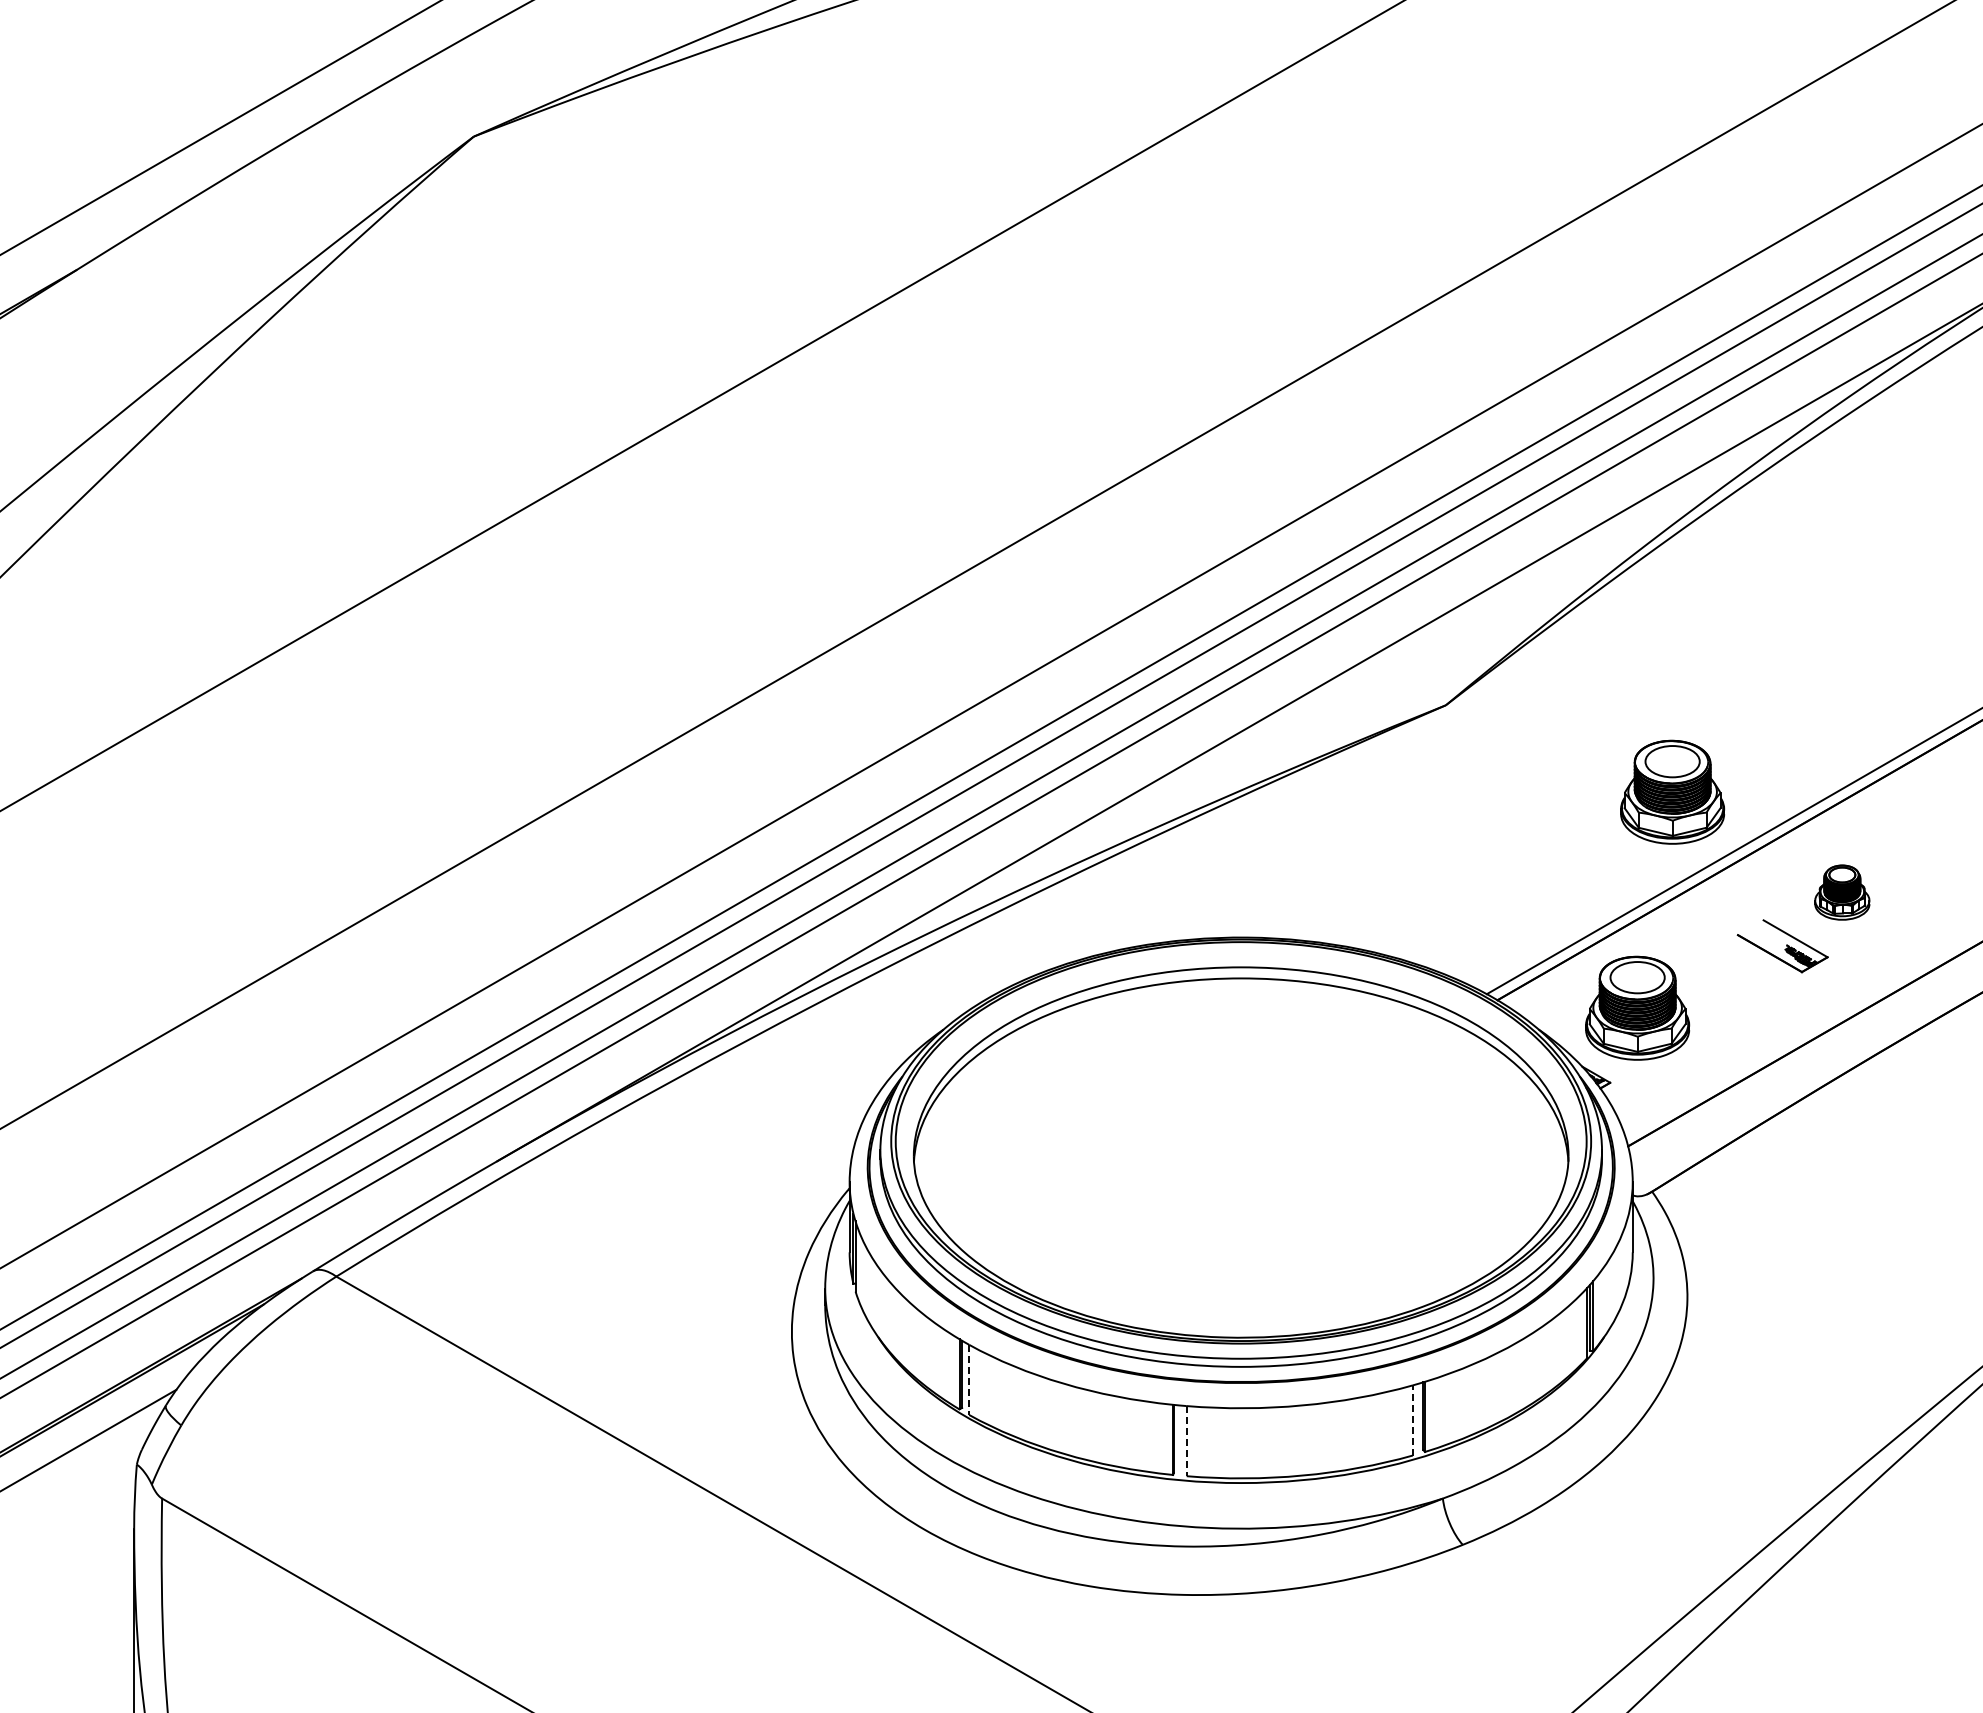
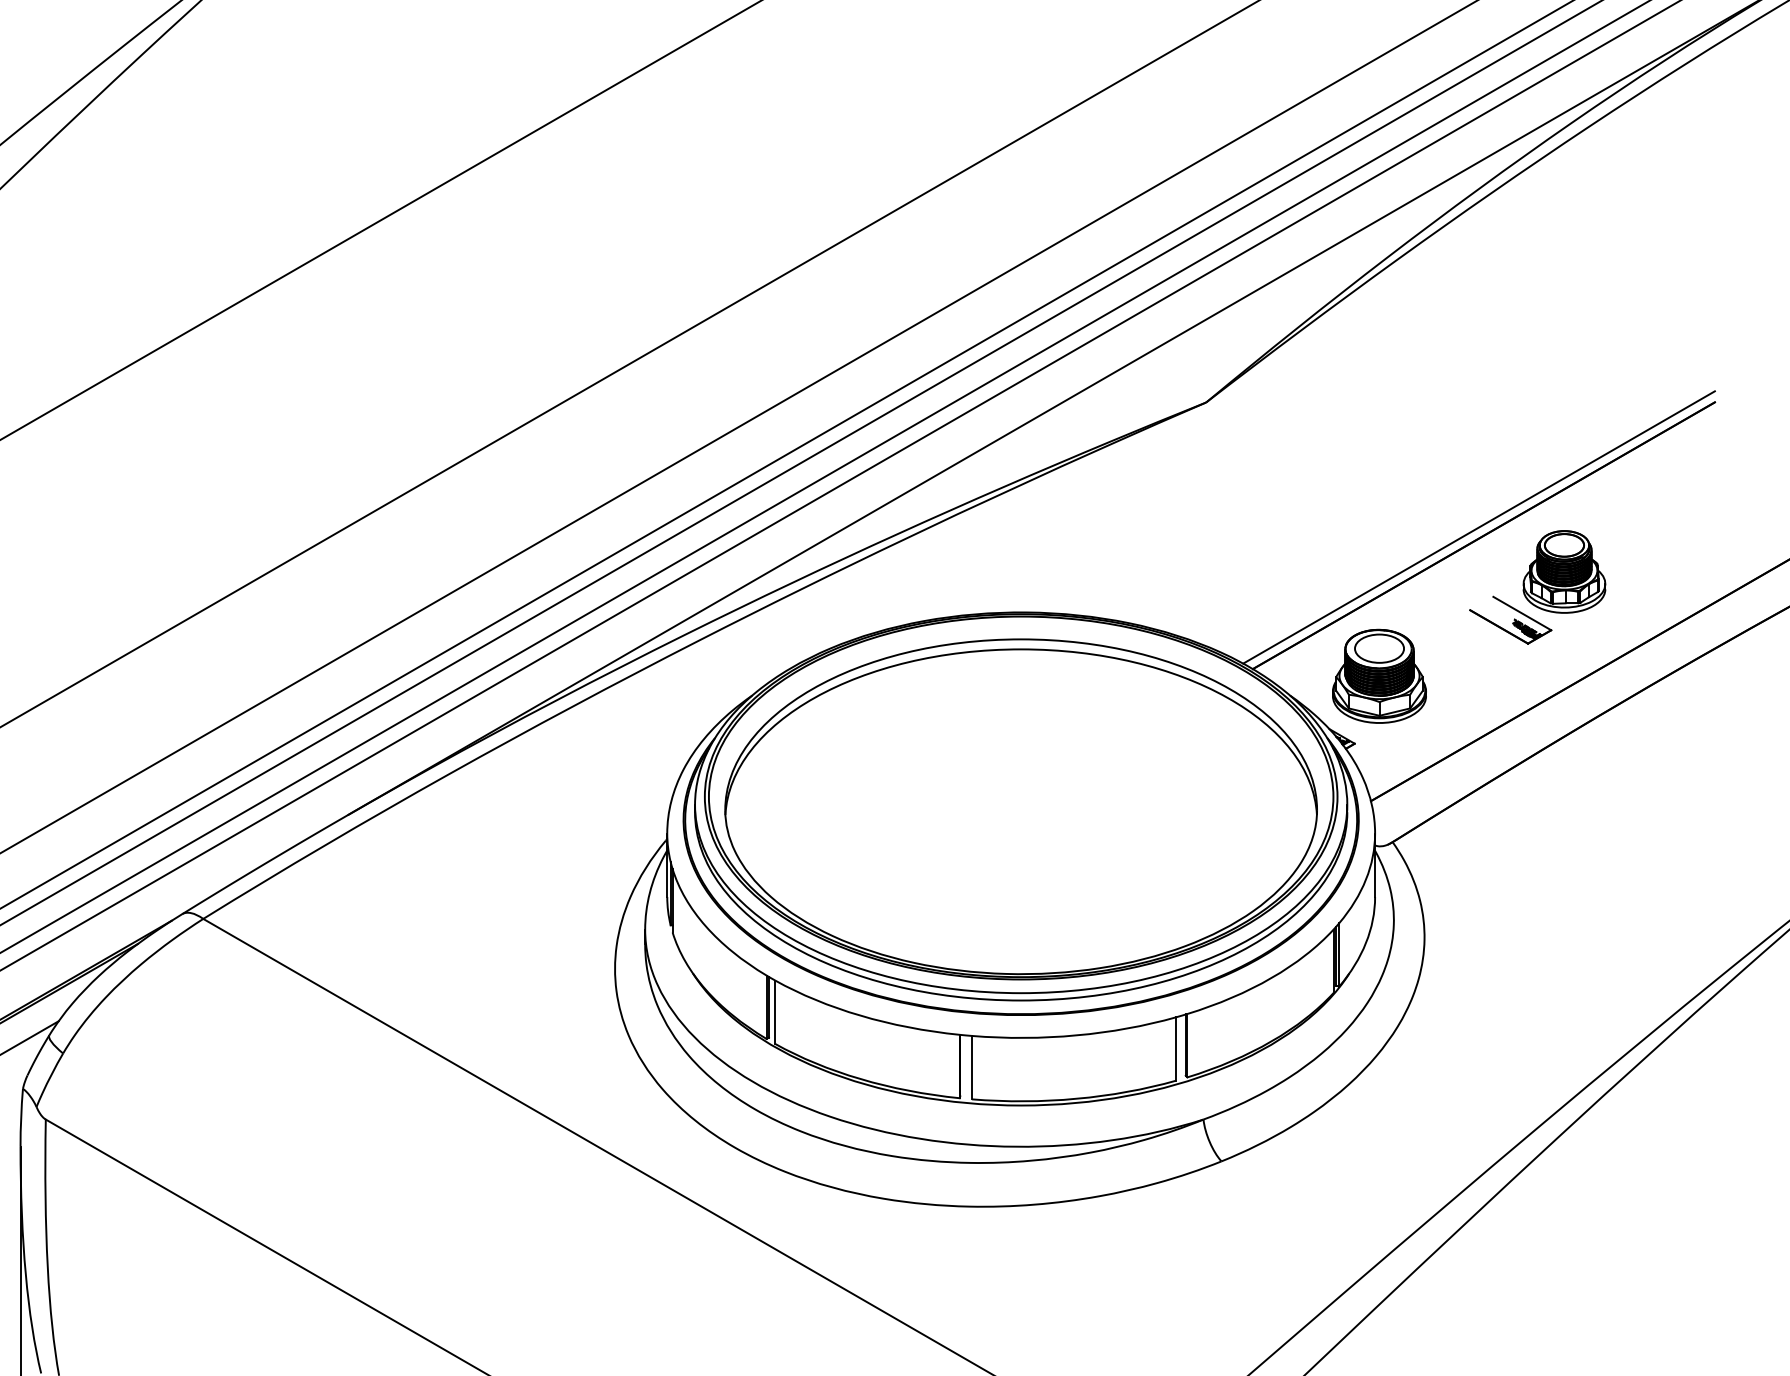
part: (1672, 791) -> (1411, 480), removed
part: (1842, 892) -> (1564, 571), size x1.67
line: (969, 1380) -> (775, 1012), dashed -> solid
line: (1412, 1419) -> (1176, 1048), dashed -> solid
line: (1186, 1441) -> (971, 1067), dashed -> solid

